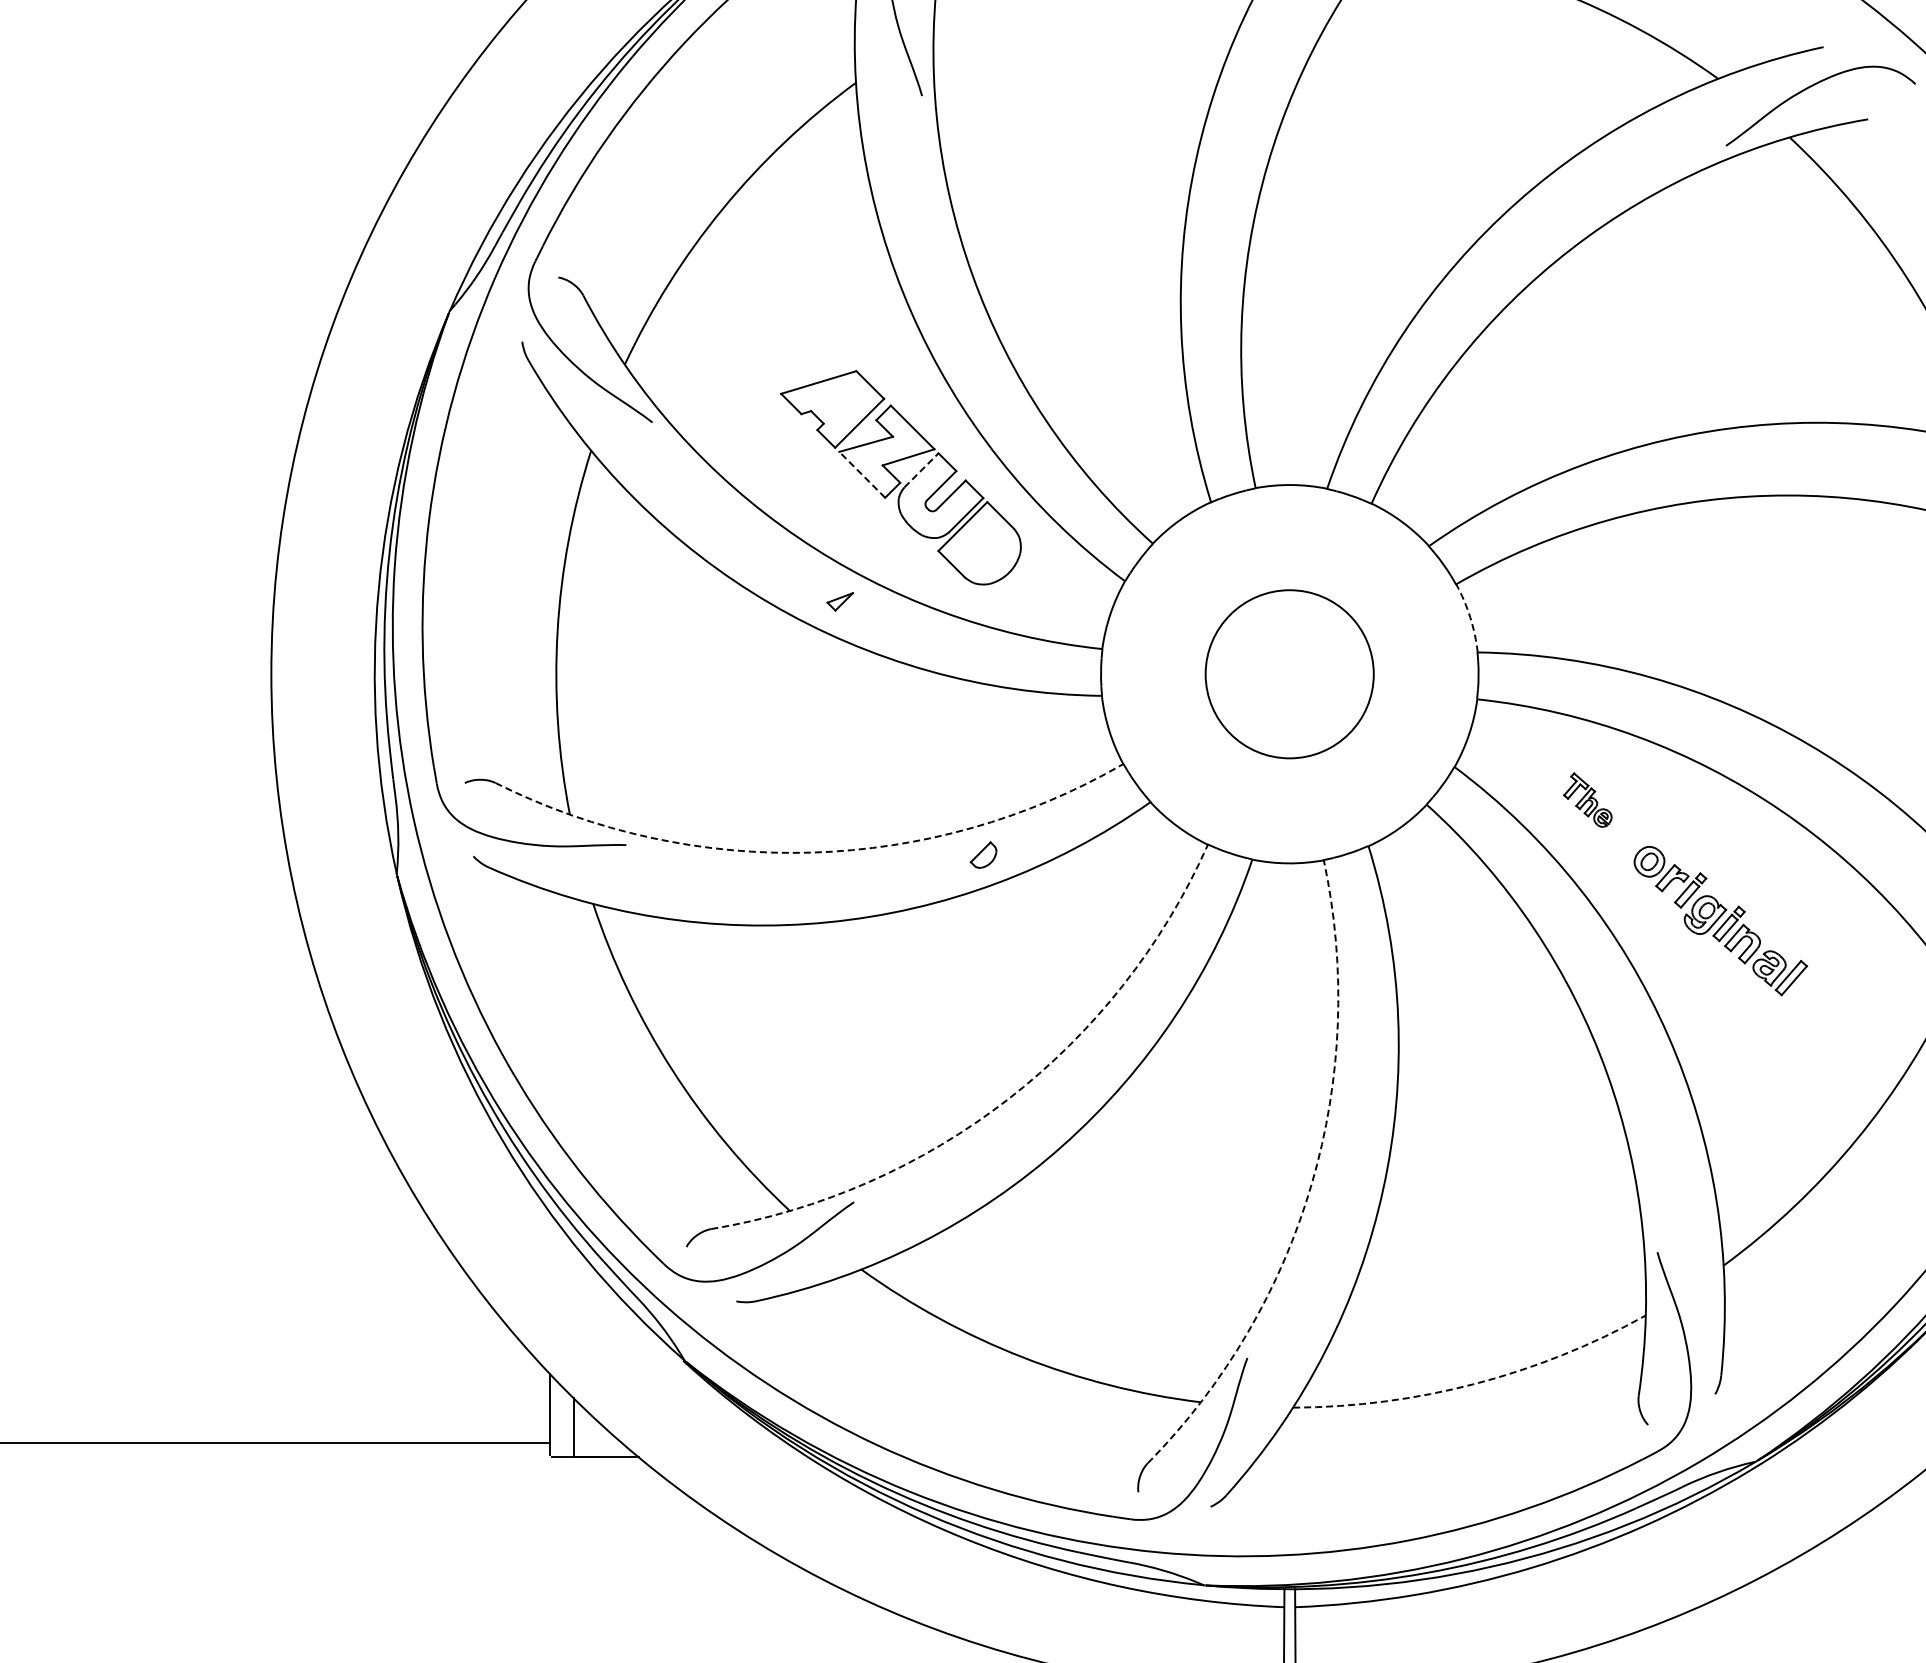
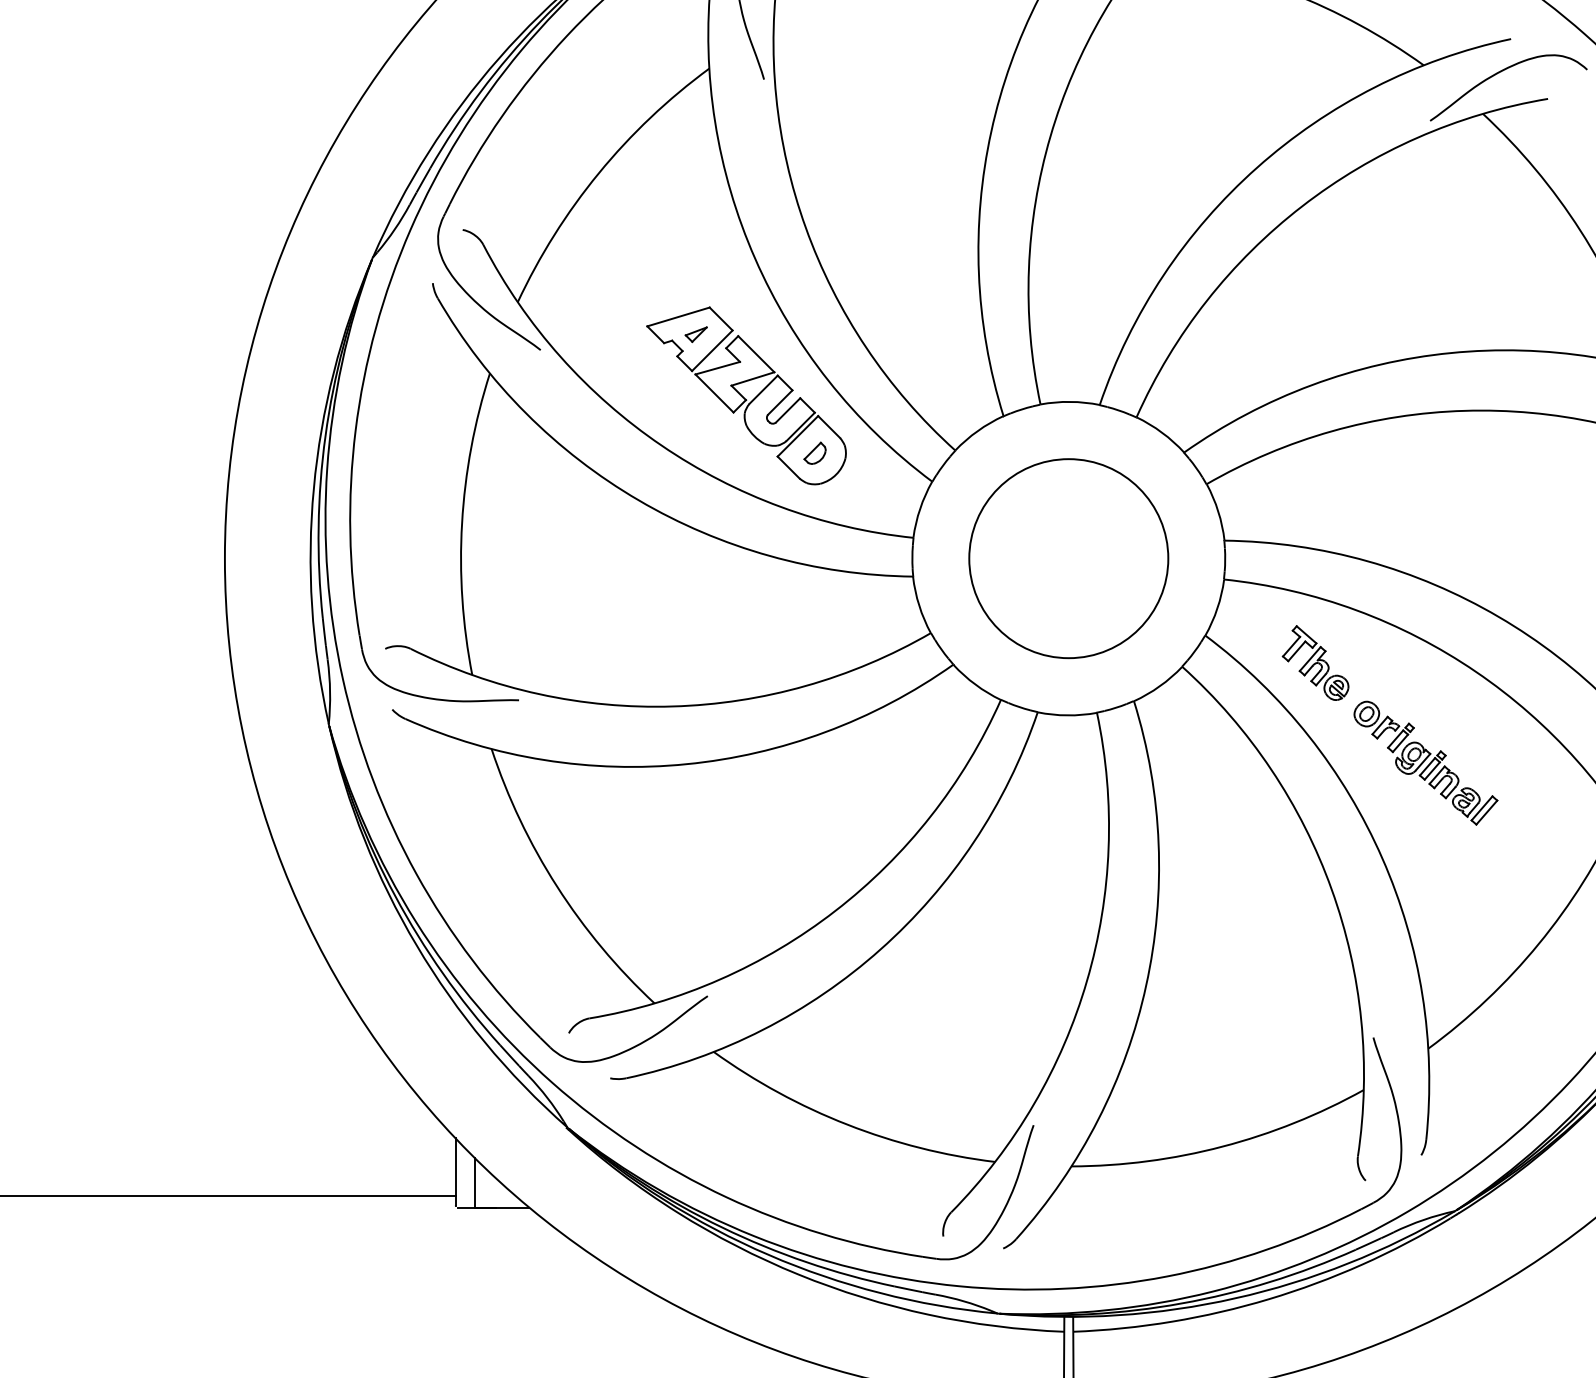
line: (921, 470) -> (763, 389), dashed -> solid
line: (861, 474) -> (713, 393), dashed -> solid
part: (839, 601) -> (695, 334), moved
arc: (1470, 617) -> (1218, 511), dashed -> solid
circle: (1289, 674) -> (1068, 558), size x1.43
part: (1587, 799) -> (1315, 662), size x1.67
arc: (812, 852) -> (673, 706), dashed -> solid
part: (983, 854) -> (814, 452), moved
arc: (1008, 1099) -> (835, 911), dashed -> solid
arc: (1311, 1183) -> (1086, 980), dashed -> solid
arc: (1475, 1383) -> (1222, 1146), dashed -> solid

